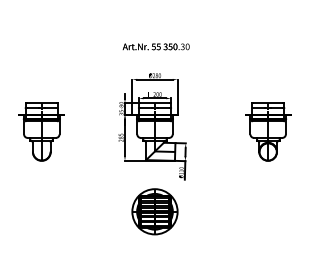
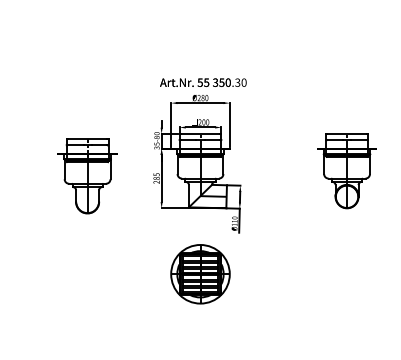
text: (155, 46) -> (202, 82), moved
part: (41, 131) -> (87, 175), moved

